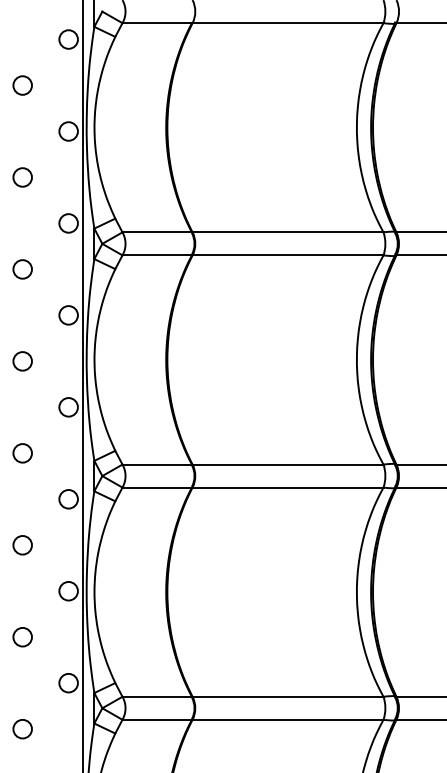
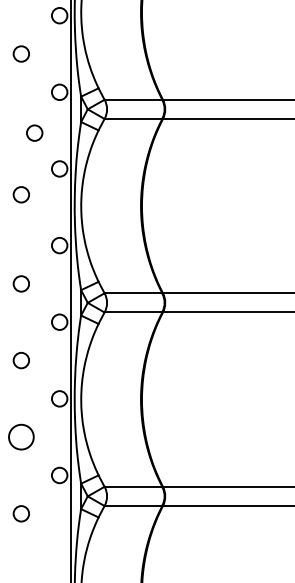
circle: (22, 269) -> (34, 133), moved
circle: (22, 361) -> (21, 194), moved
circle: (22, 636) -> (21, 436), size x1.6

